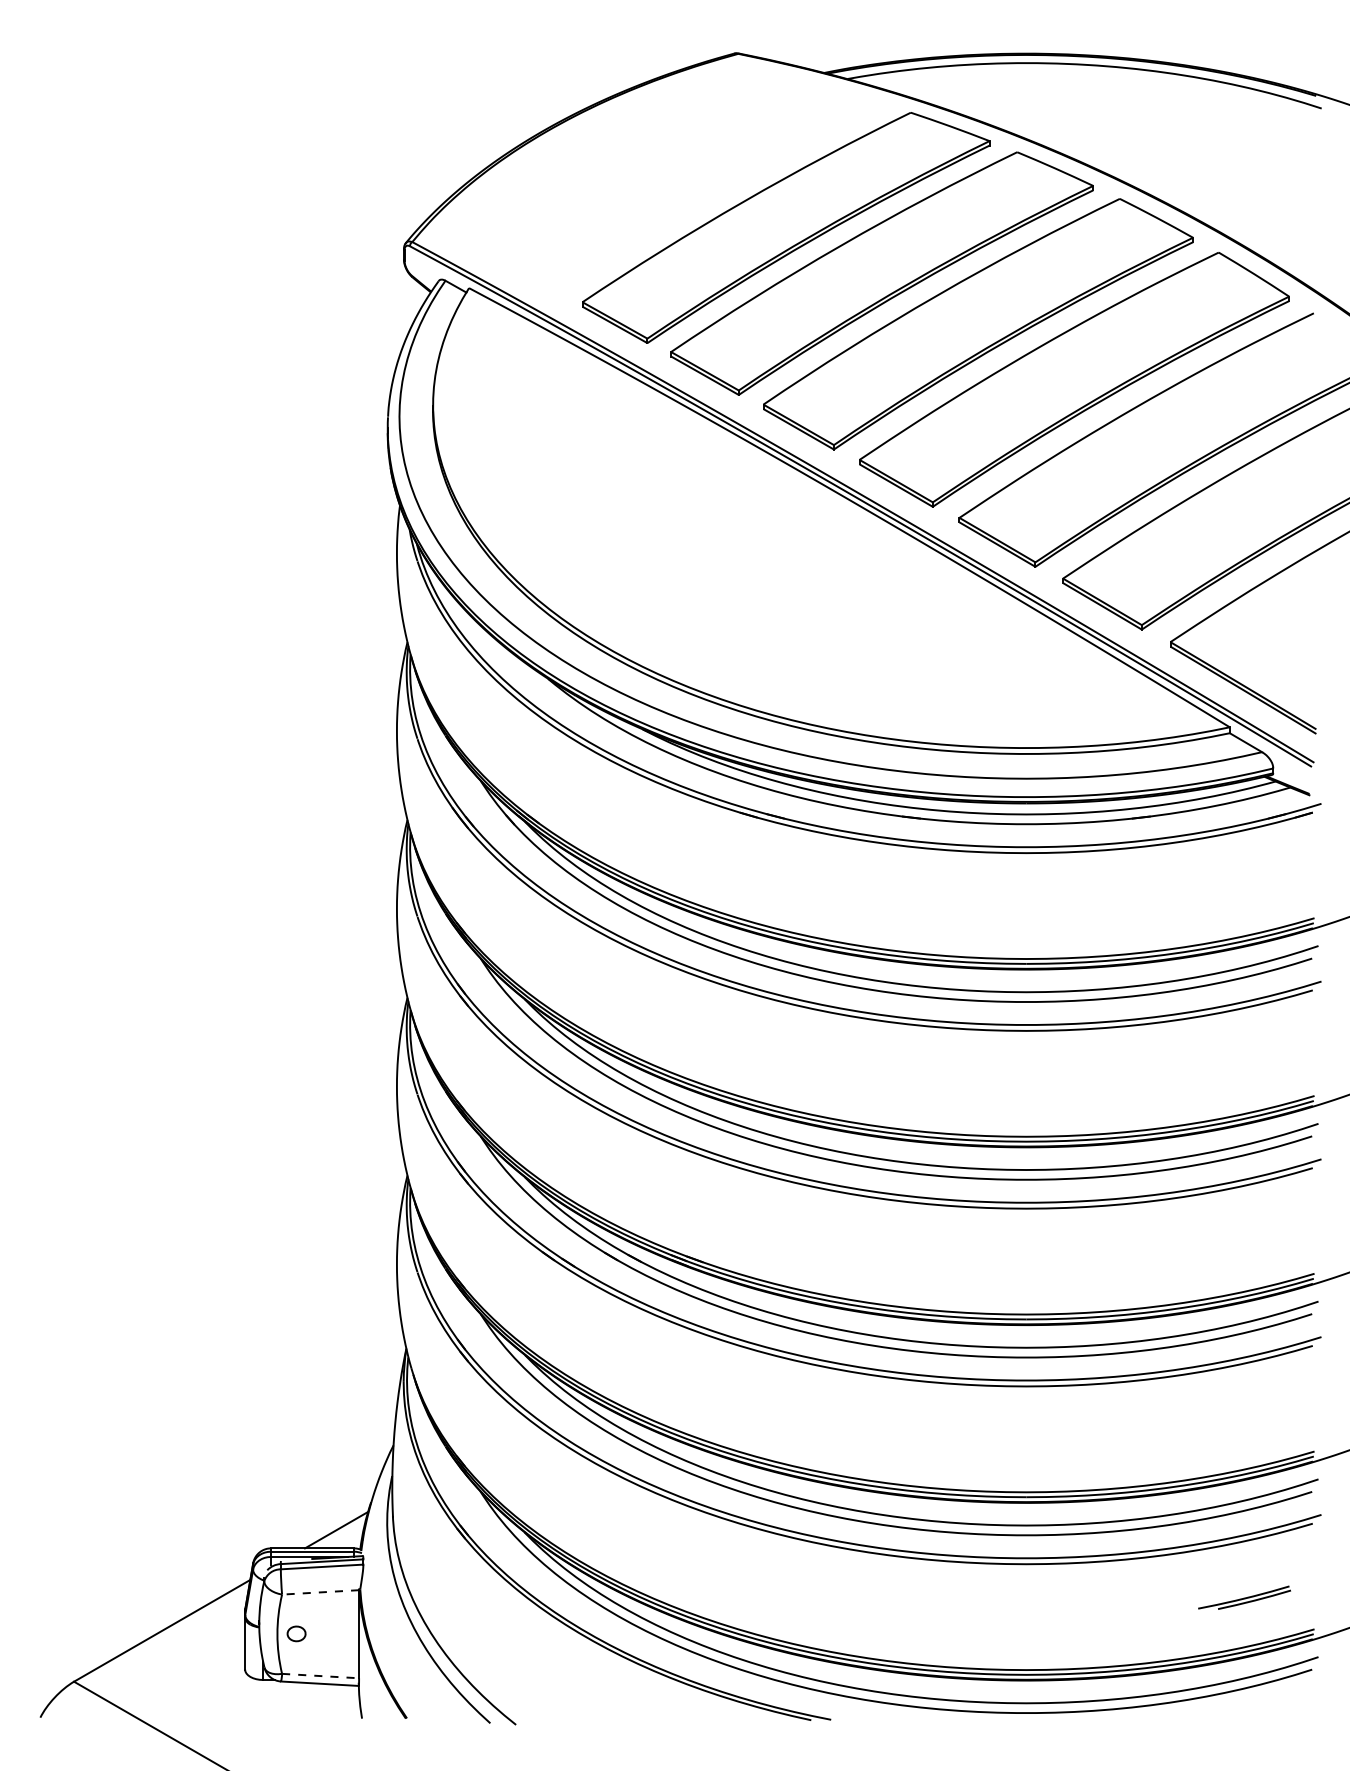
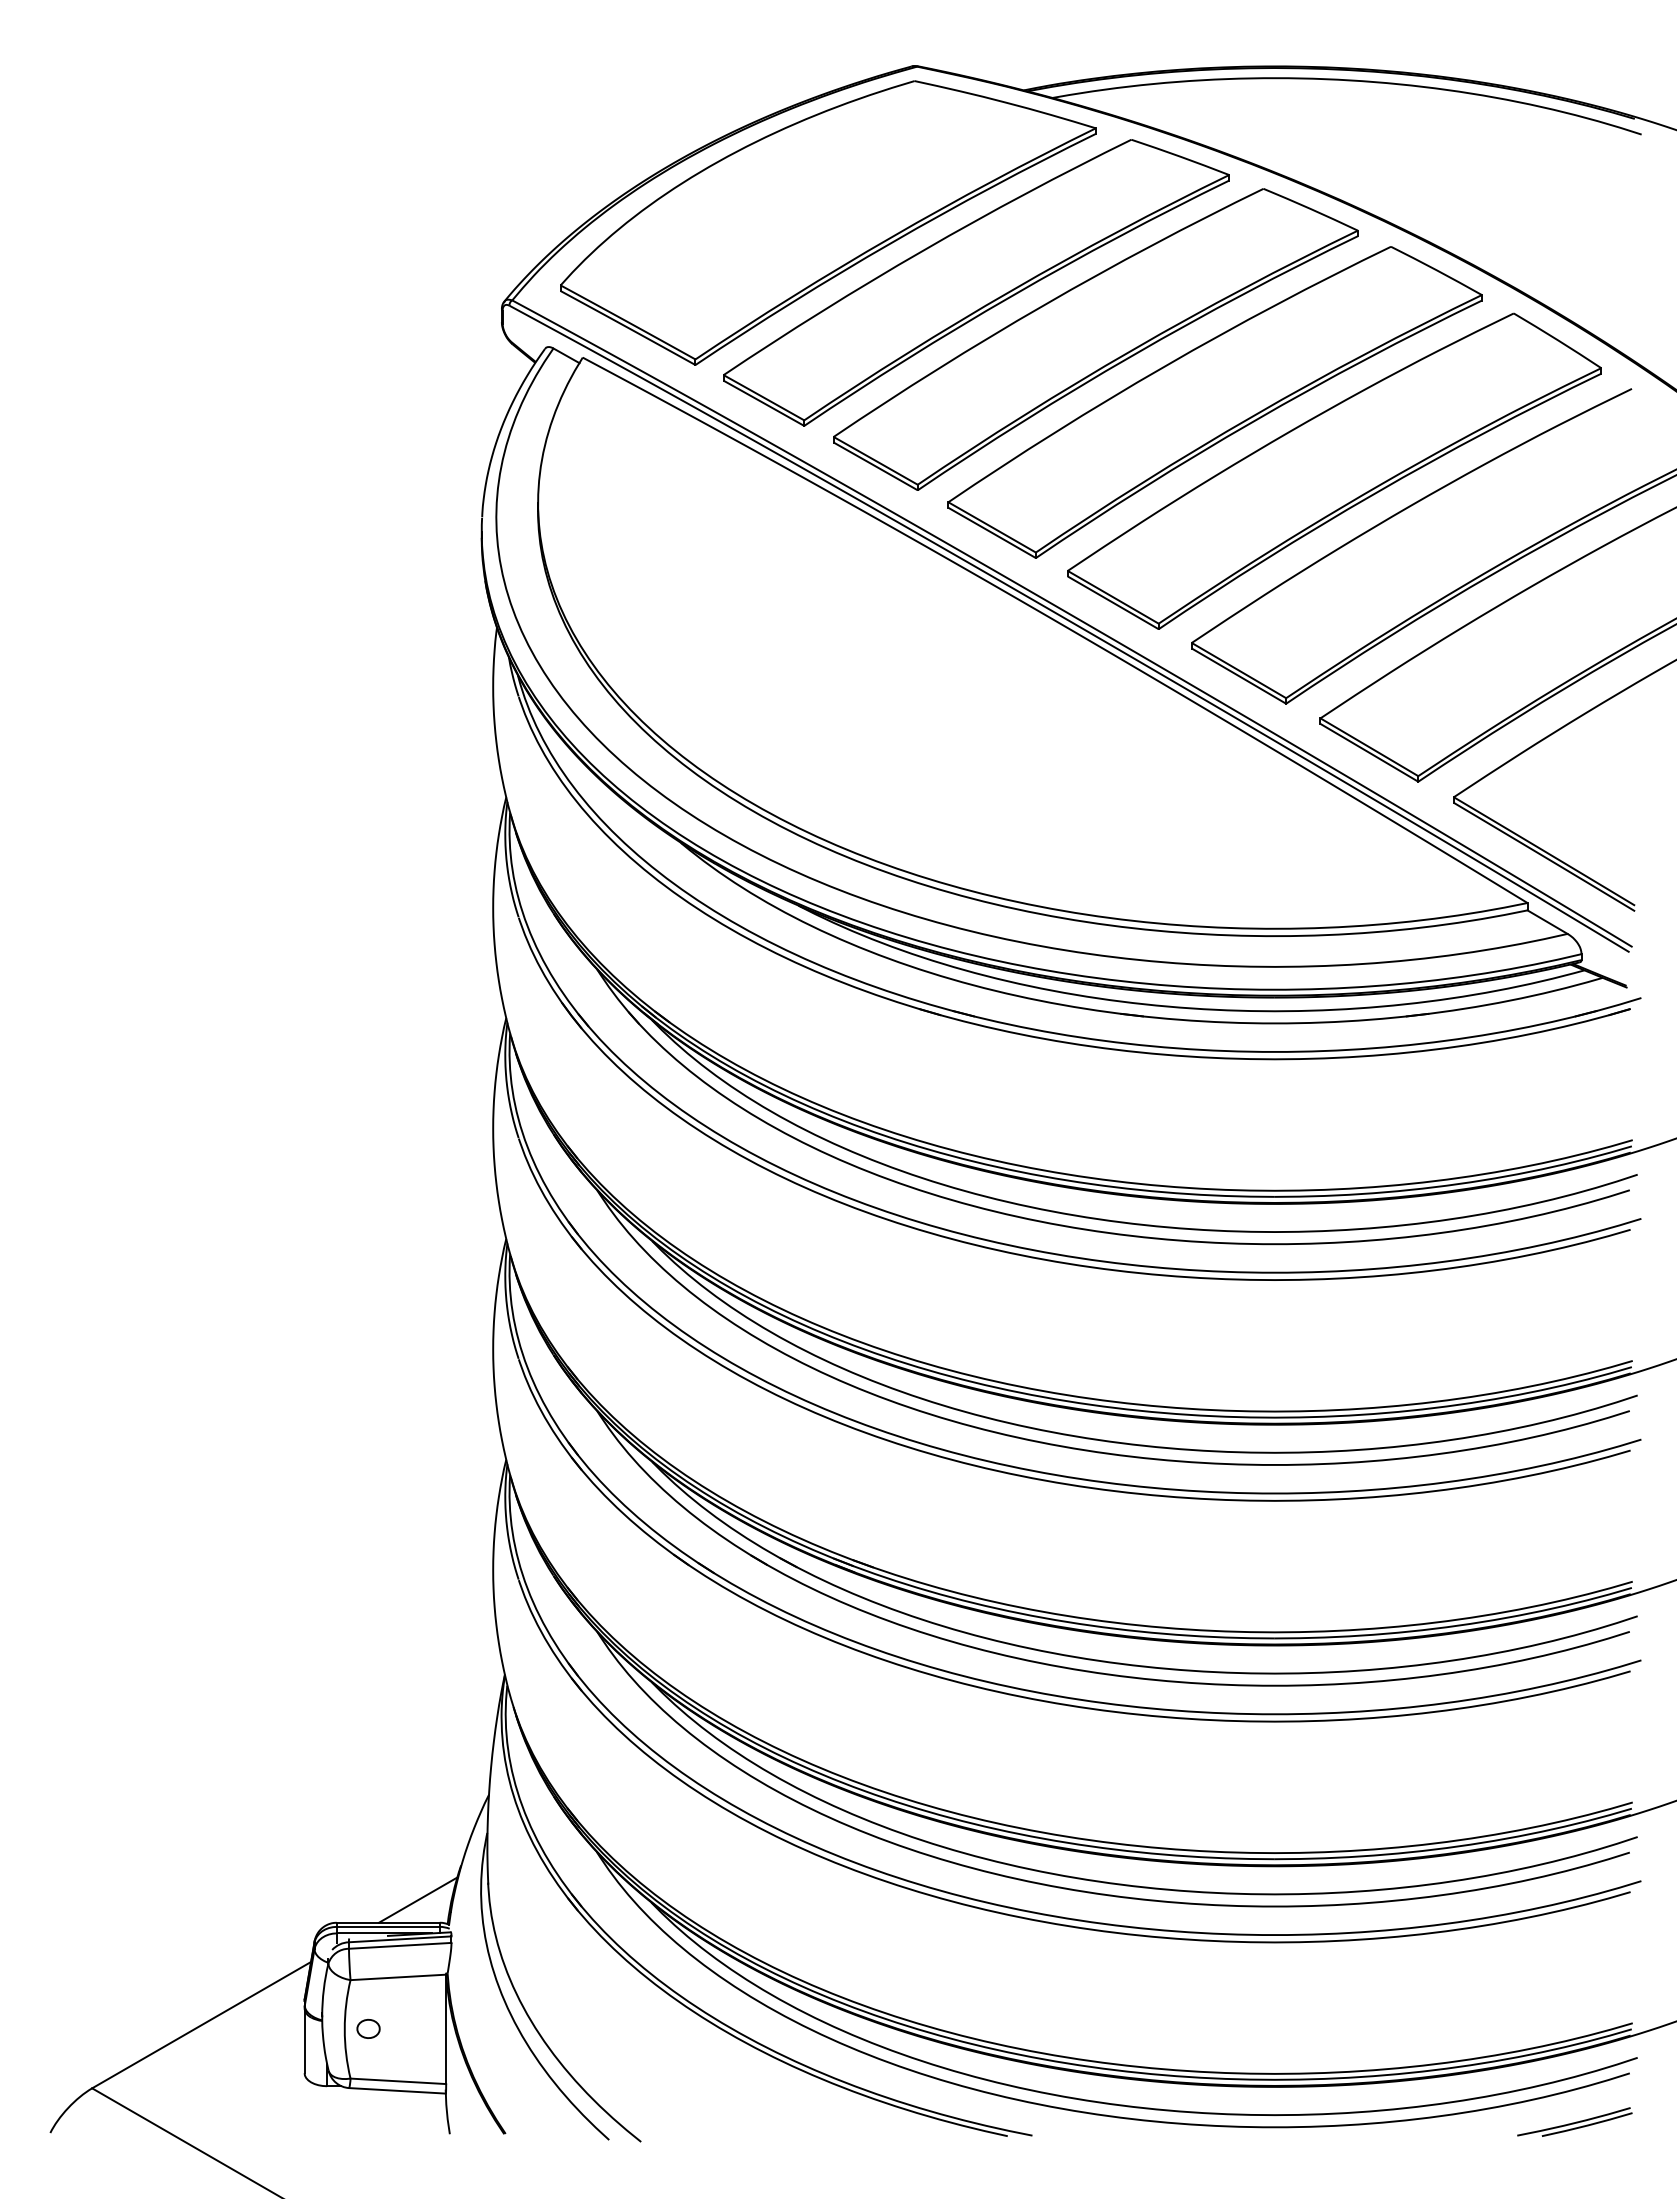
part: (666, 179) -> (828, 222), added
line: (320, 1592) -> (398, 1977), dashed -> solid
part: (1244, 1597) -> (1574, 2121), moved
line: (320, 1676) -> (398, 2081), dashed -> solid

